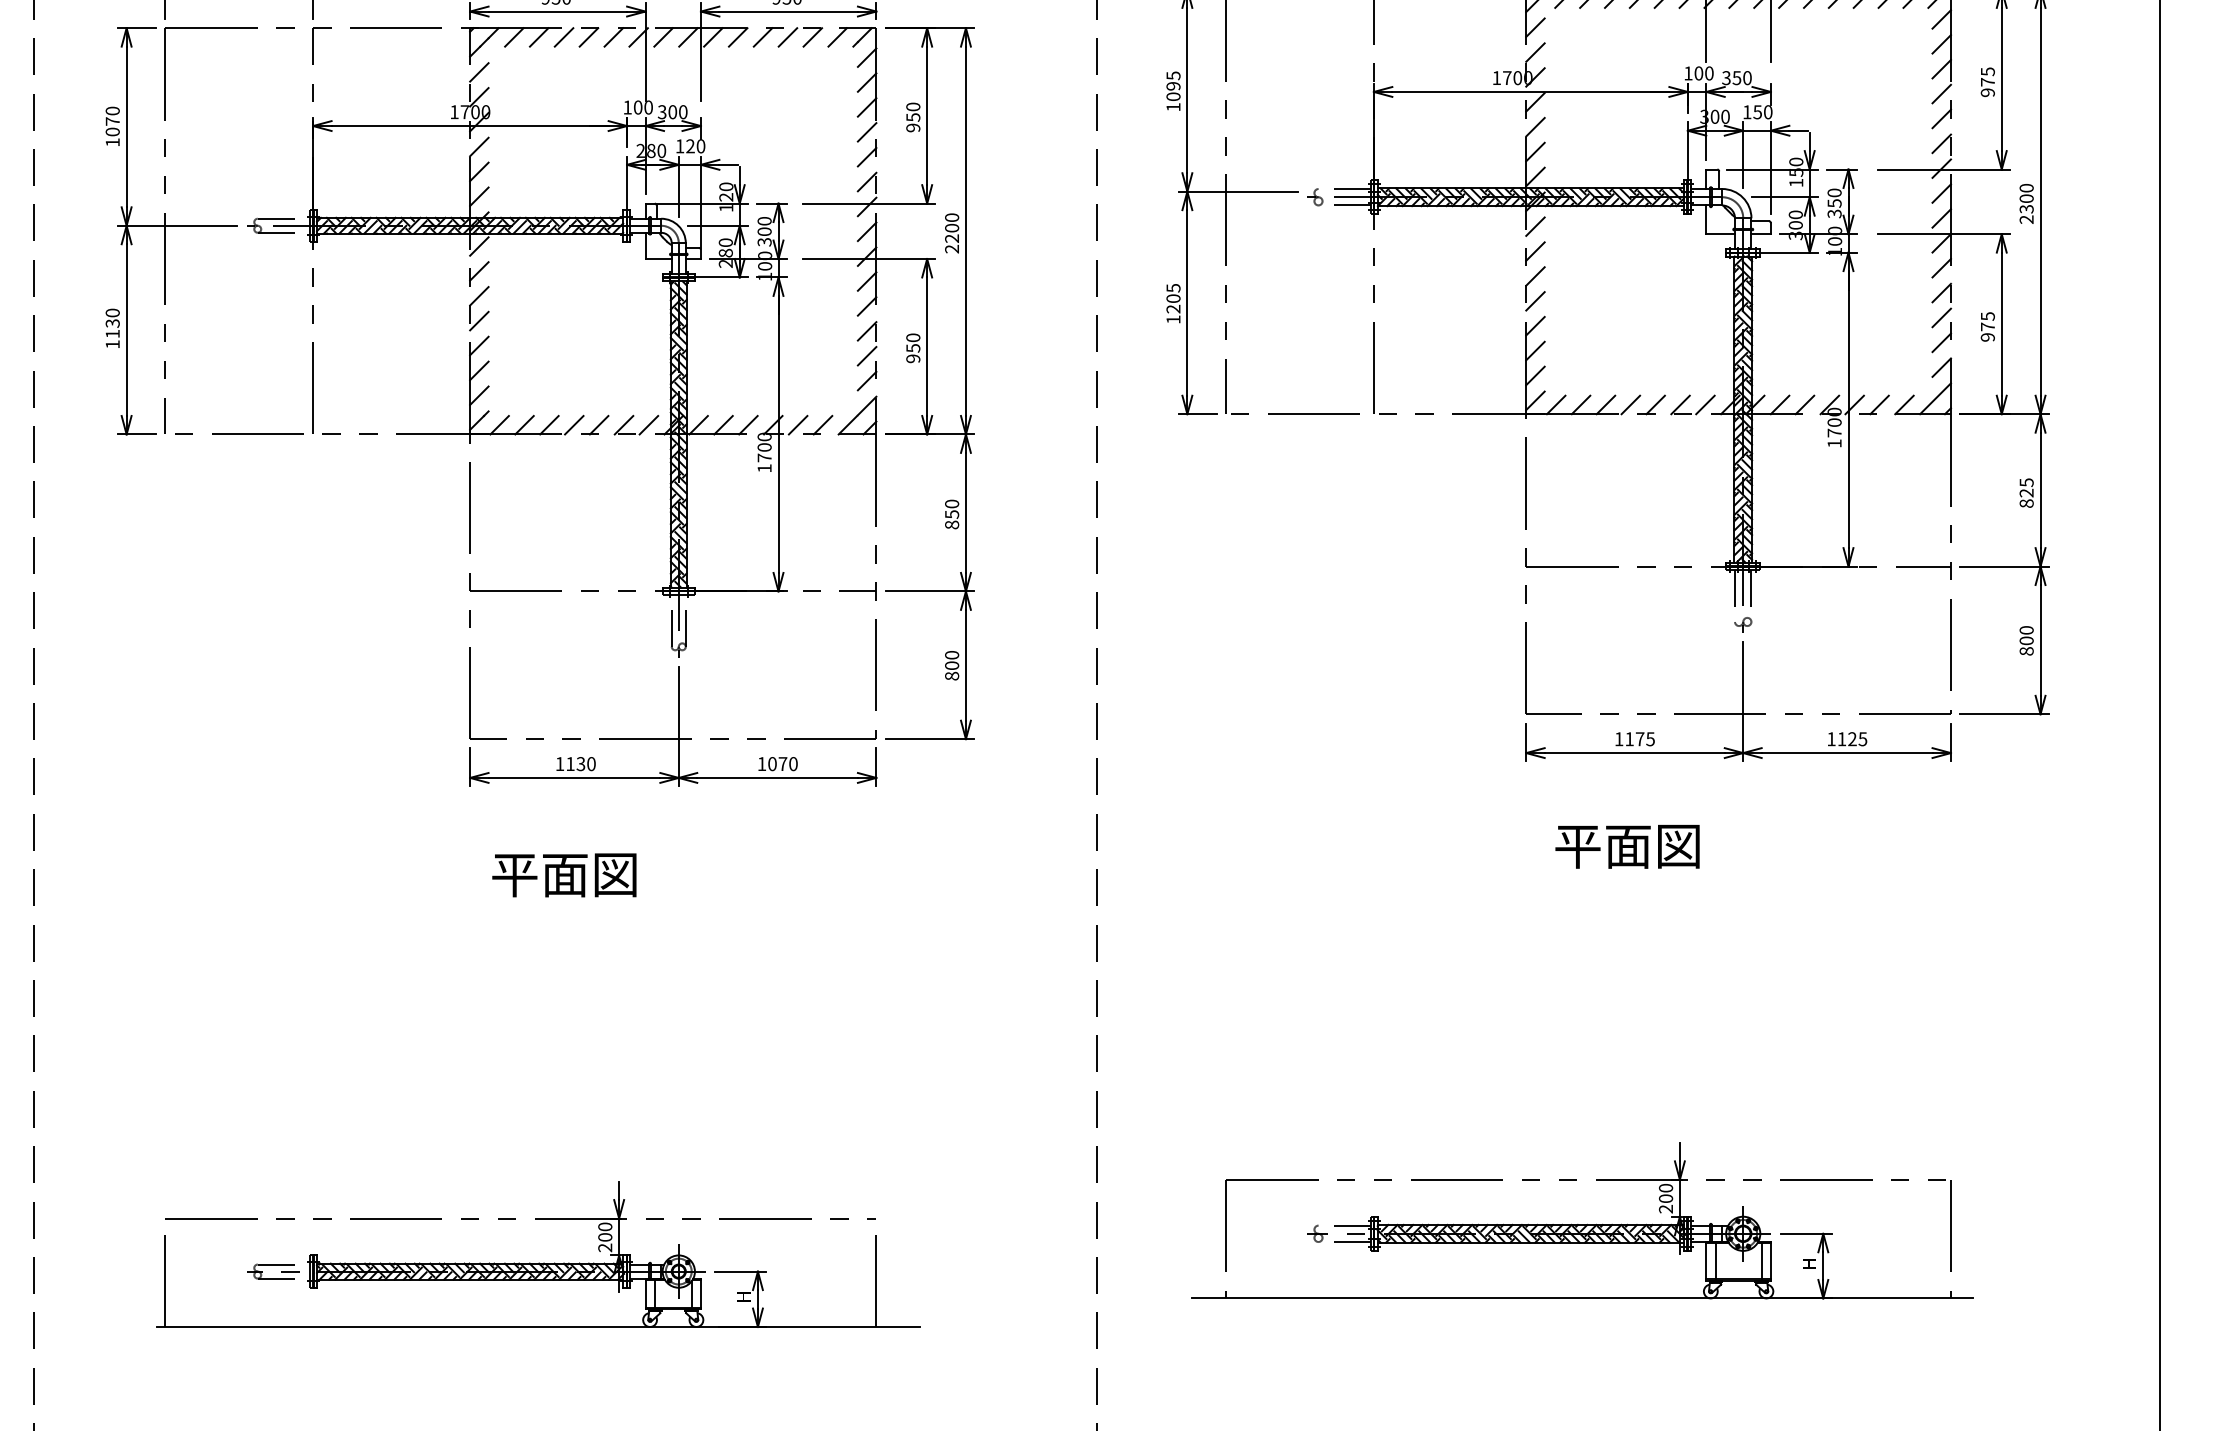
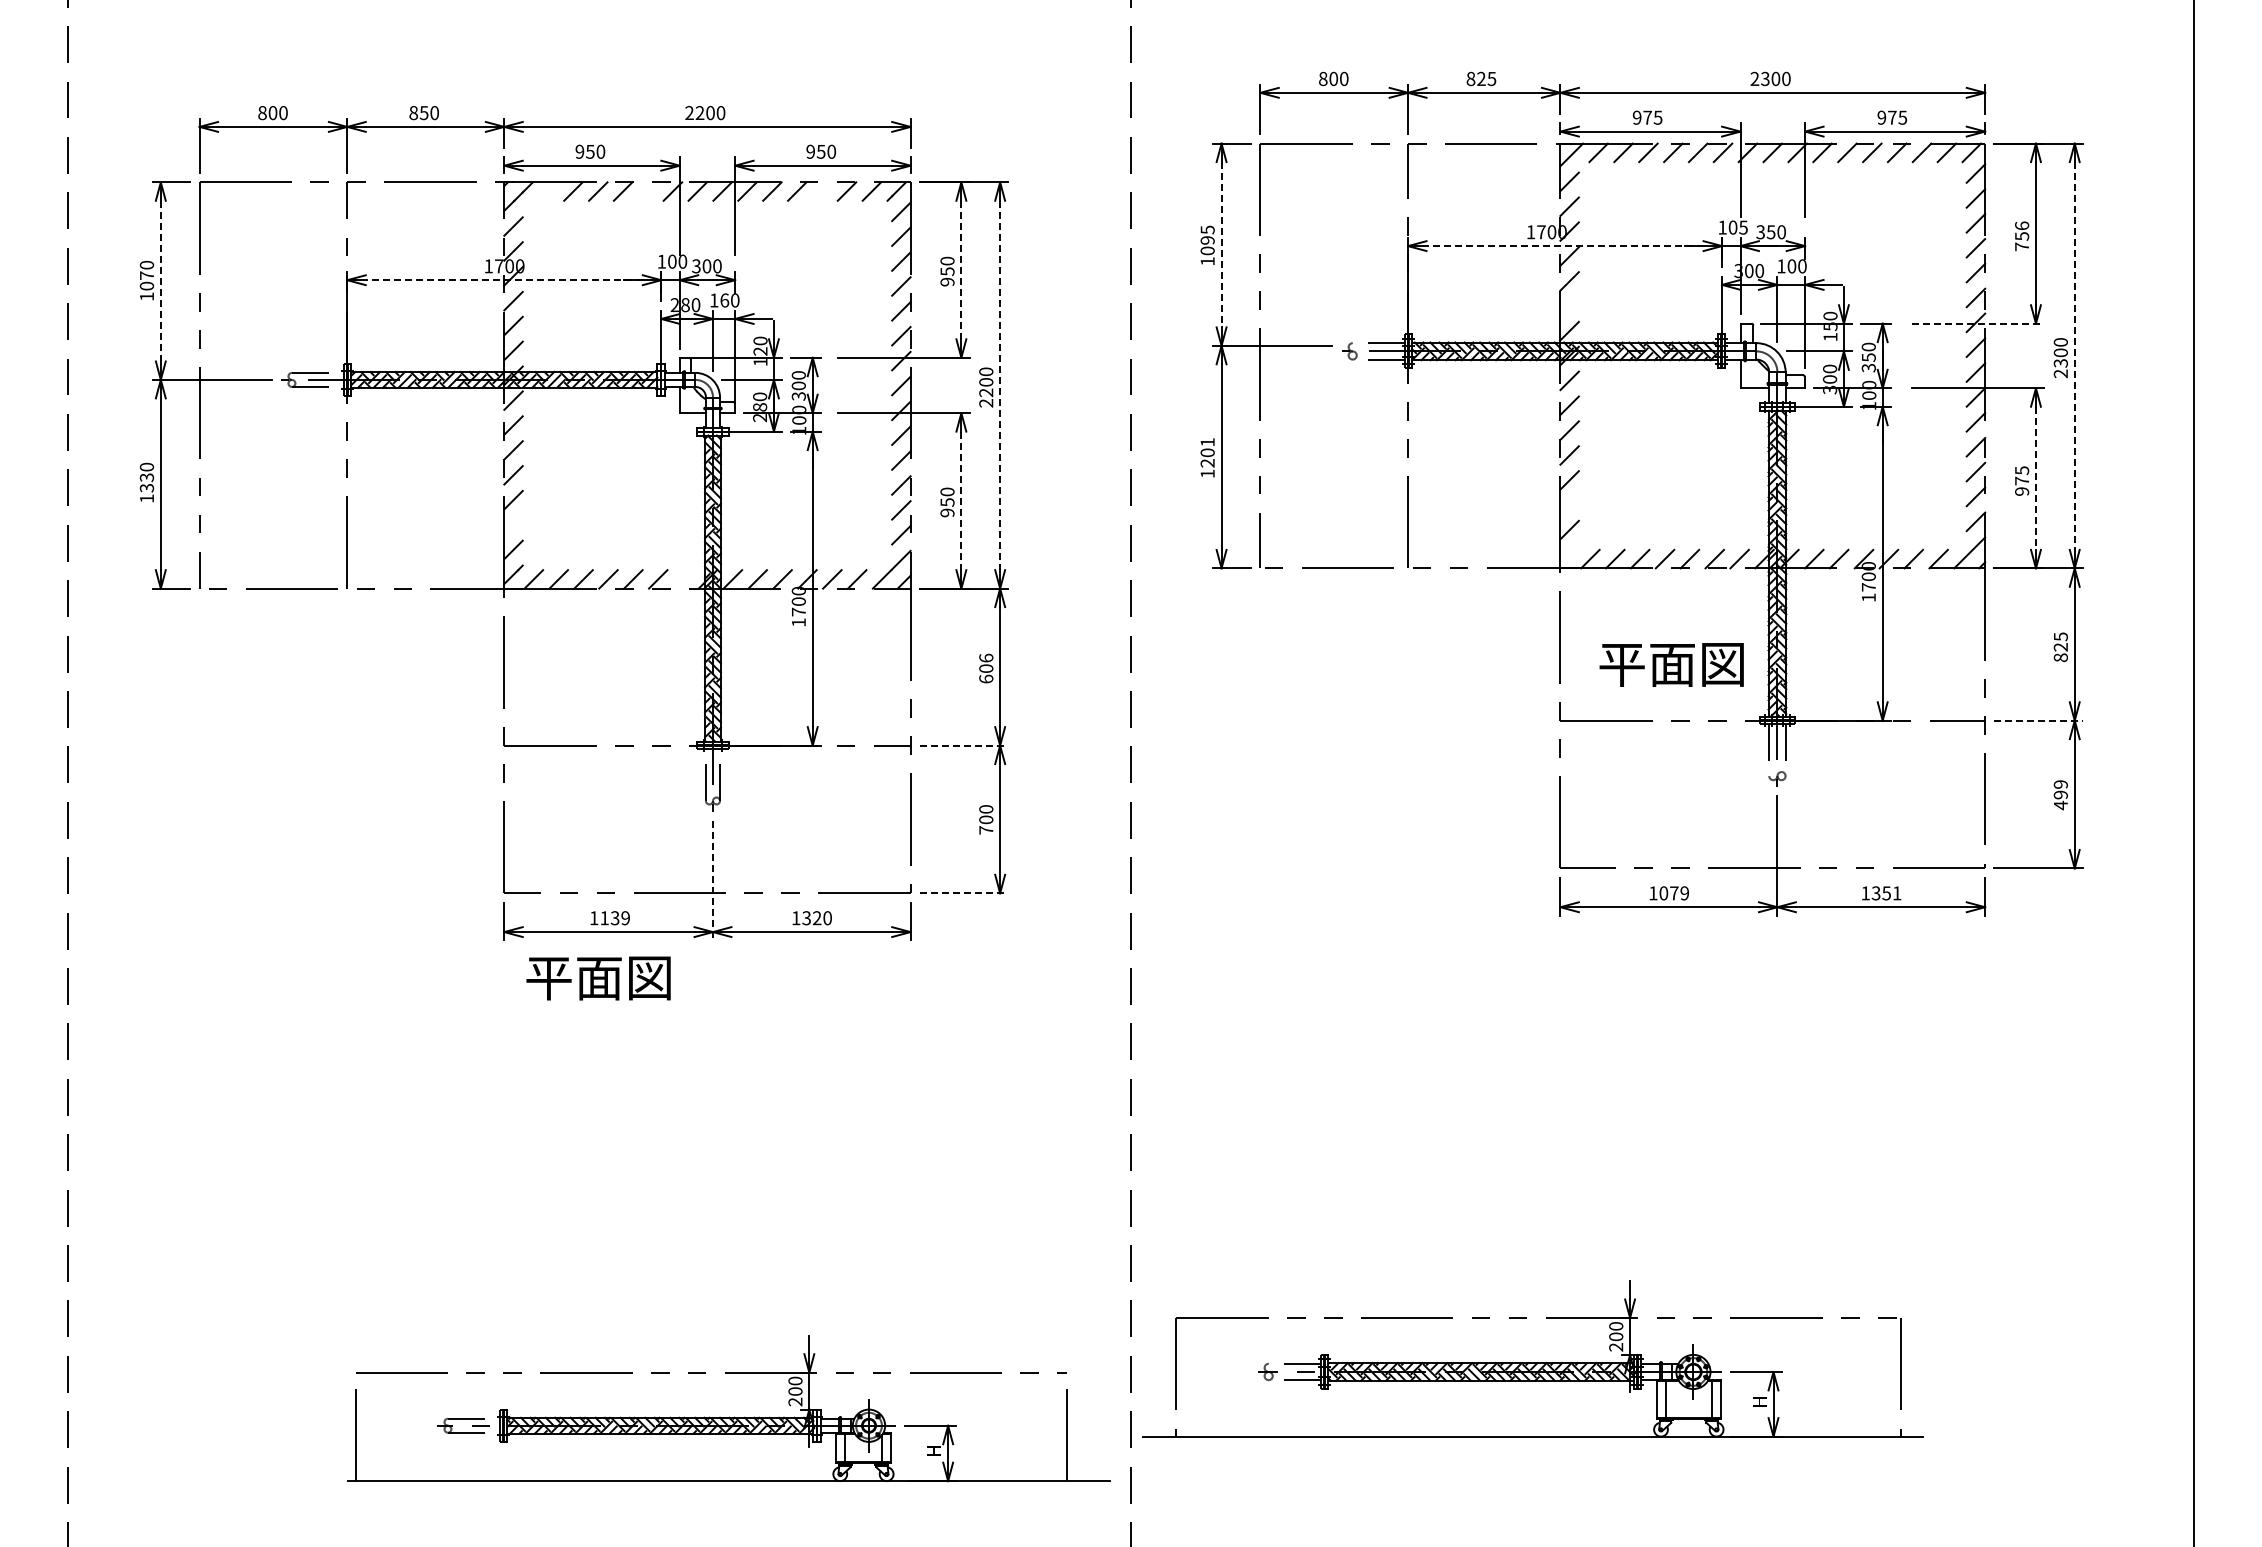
line: (514, 37) -> (548, 191), removed
line: (613, 37) -> (647, 191), removed
line: (787, 37) -> (821, 191), removed
text: (1709, 73) -> (1743, 227), 100 -> 105
text: (1988, 82) -> (2022, 236), 975 -> 756
line: (1187, 90) -> (1221, 244), solid -> dashed
line: (1531, 92) -> (1565, 246), solid -> dashed
text: (1757, 112) -> (1791, 266), 150 -> 100
line: (927, 116) -> (961, 270), solid -> dashed
line: (470, 126) -> (504, 280), solid -> dashed
line: (126, 127) -> (160, 281), solid -> dashed
text: (690, 146) -> (724, 300), 120 -> 160
line: (1535, 152) -> (1569, 306), removed
line: (1944, 169) -> (1978, 323), solid -> dashed
line: (2040, 202) -> (2074, 356), solid -> dashed
line: (966, 231) -> (1000, 385), solid -> dashed
text: (1173, 288) -> (1207, 442), 1205 -> 1201
line: (2001, 324) -> (2035, 478), solid -> dashed
text: (112, 334) -> (146, 488), 1130 -> 1330
line: (927, 347) -> (961, 501), solid -> dashed
line: (1535, 350) -> (1569, 504), removed
line: (479, 370) -> (513, 524), removed
line: (1535, 400) -> (1569, 554), removed
line: (648, 425) -> (682, 579), removed
text: (952, 514) -> (986, 668), 850 -> 606
line: (2005, 566) -> (2039, 720), solid -> dashed
line: (930, 591) -> (964, 745), solid -> dashed
text: (2026, 641) -> (2060, 795), 800 -> 499
text: (952, 676) -> (986, 830), 800 -> 700
line: (679, 726) -> (713, 880), solid -> dashed
line: (930, 739) -> (964, 893), solid -> dashed
text: (1640, 739) -> (1674, 893), 1175 -> 1079
text: (1852, 739) -> (1886, 893), 1125 -> 1351
text: (591, 764) -> (625, 918), 1130 -> 1139
text: (777, 764) -> (811, 918), 1070 -> 1320
text: (1627, 846) -> (1671, 664), moved
text: (564, 875) -> (598, 978), moved
part: (1582, 1220) -> (1532, 1358), moved
part: (539, 1262) -> (729, 1416), moved

